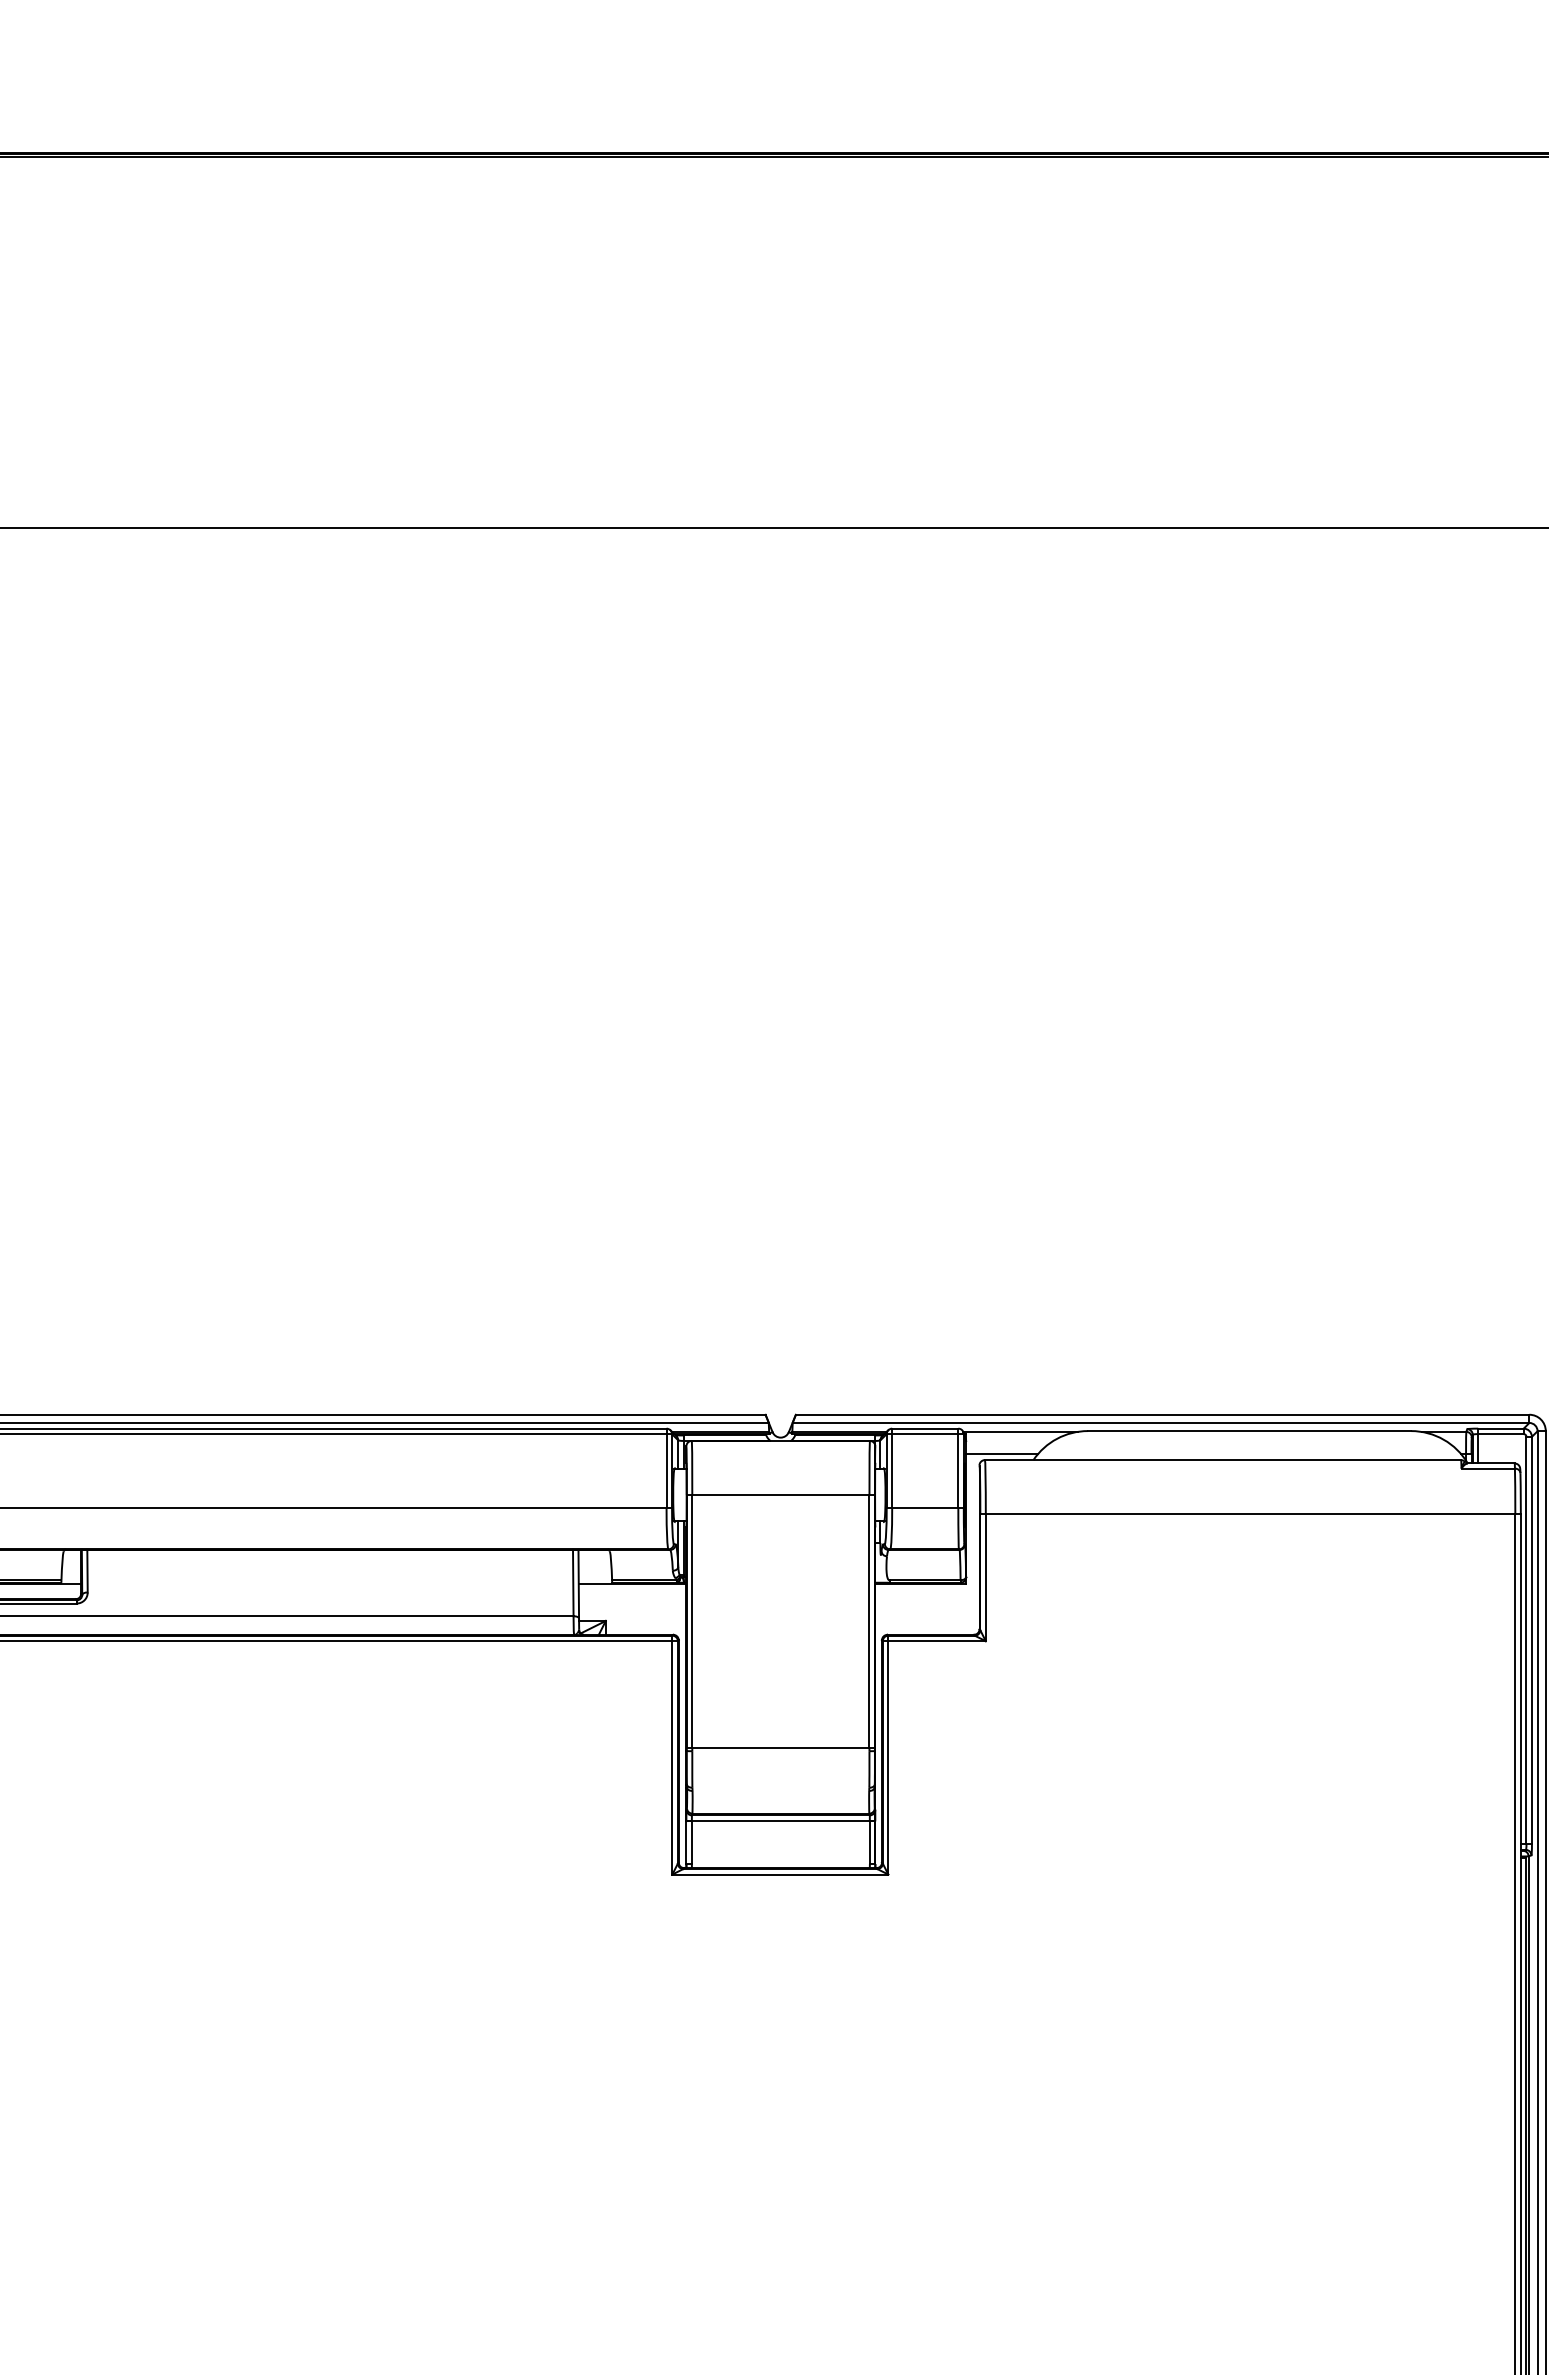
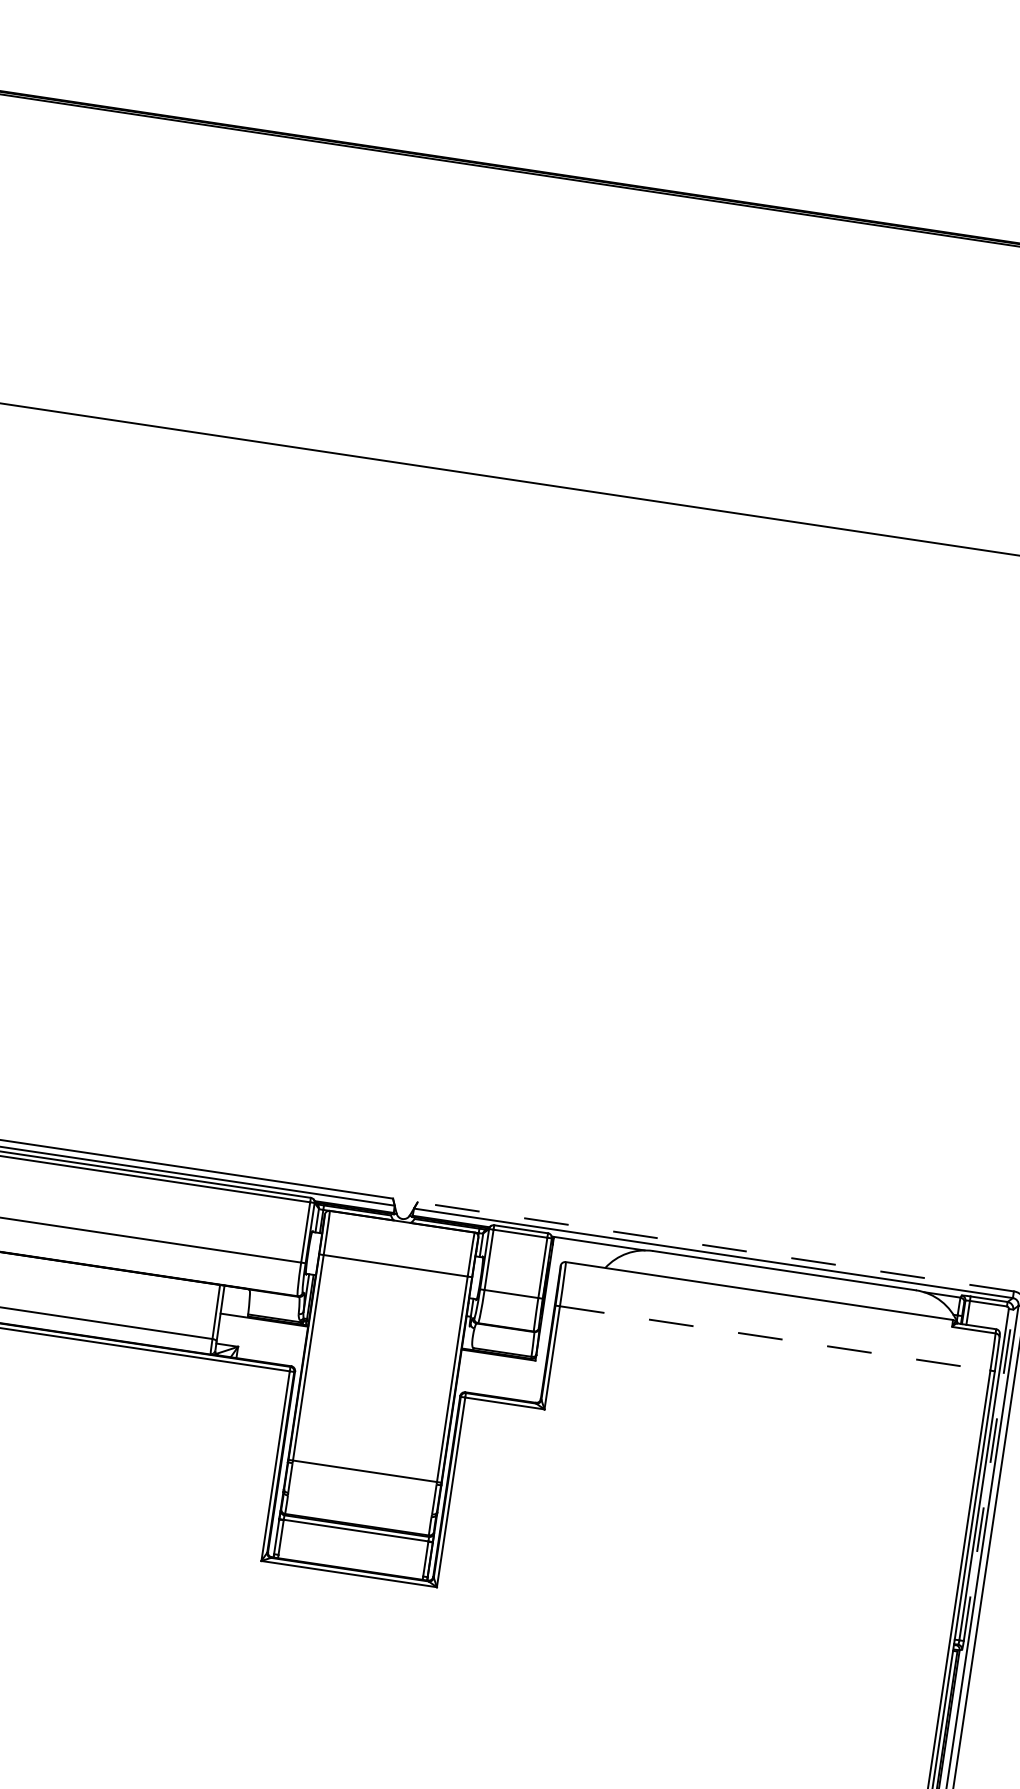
line: (1162, 1414) -> (715, 1246), solid -> dashed
line: (1002, 1453) -> (580, 1258), removed
line: (1250, 1514) -> (775, 1338), solid -> dashed
line: (1531, 1640) -> (988, 1475), solid -> dashed

